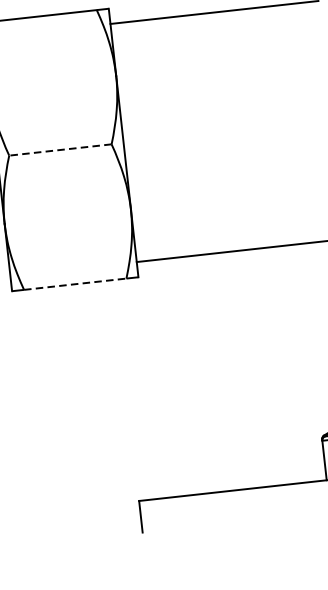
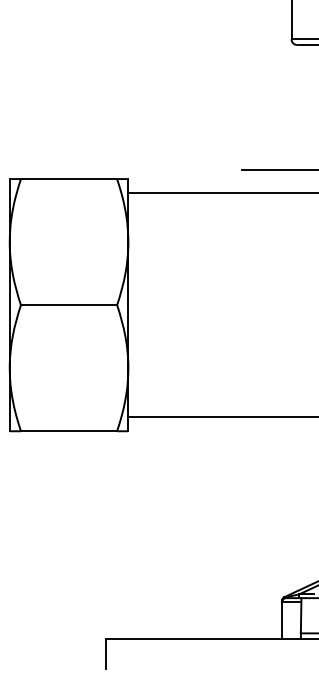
line: (59, 150) -> (68, 305), dashed -> solid
line: (75, 284) -> (69, 431), dashed -> solid

